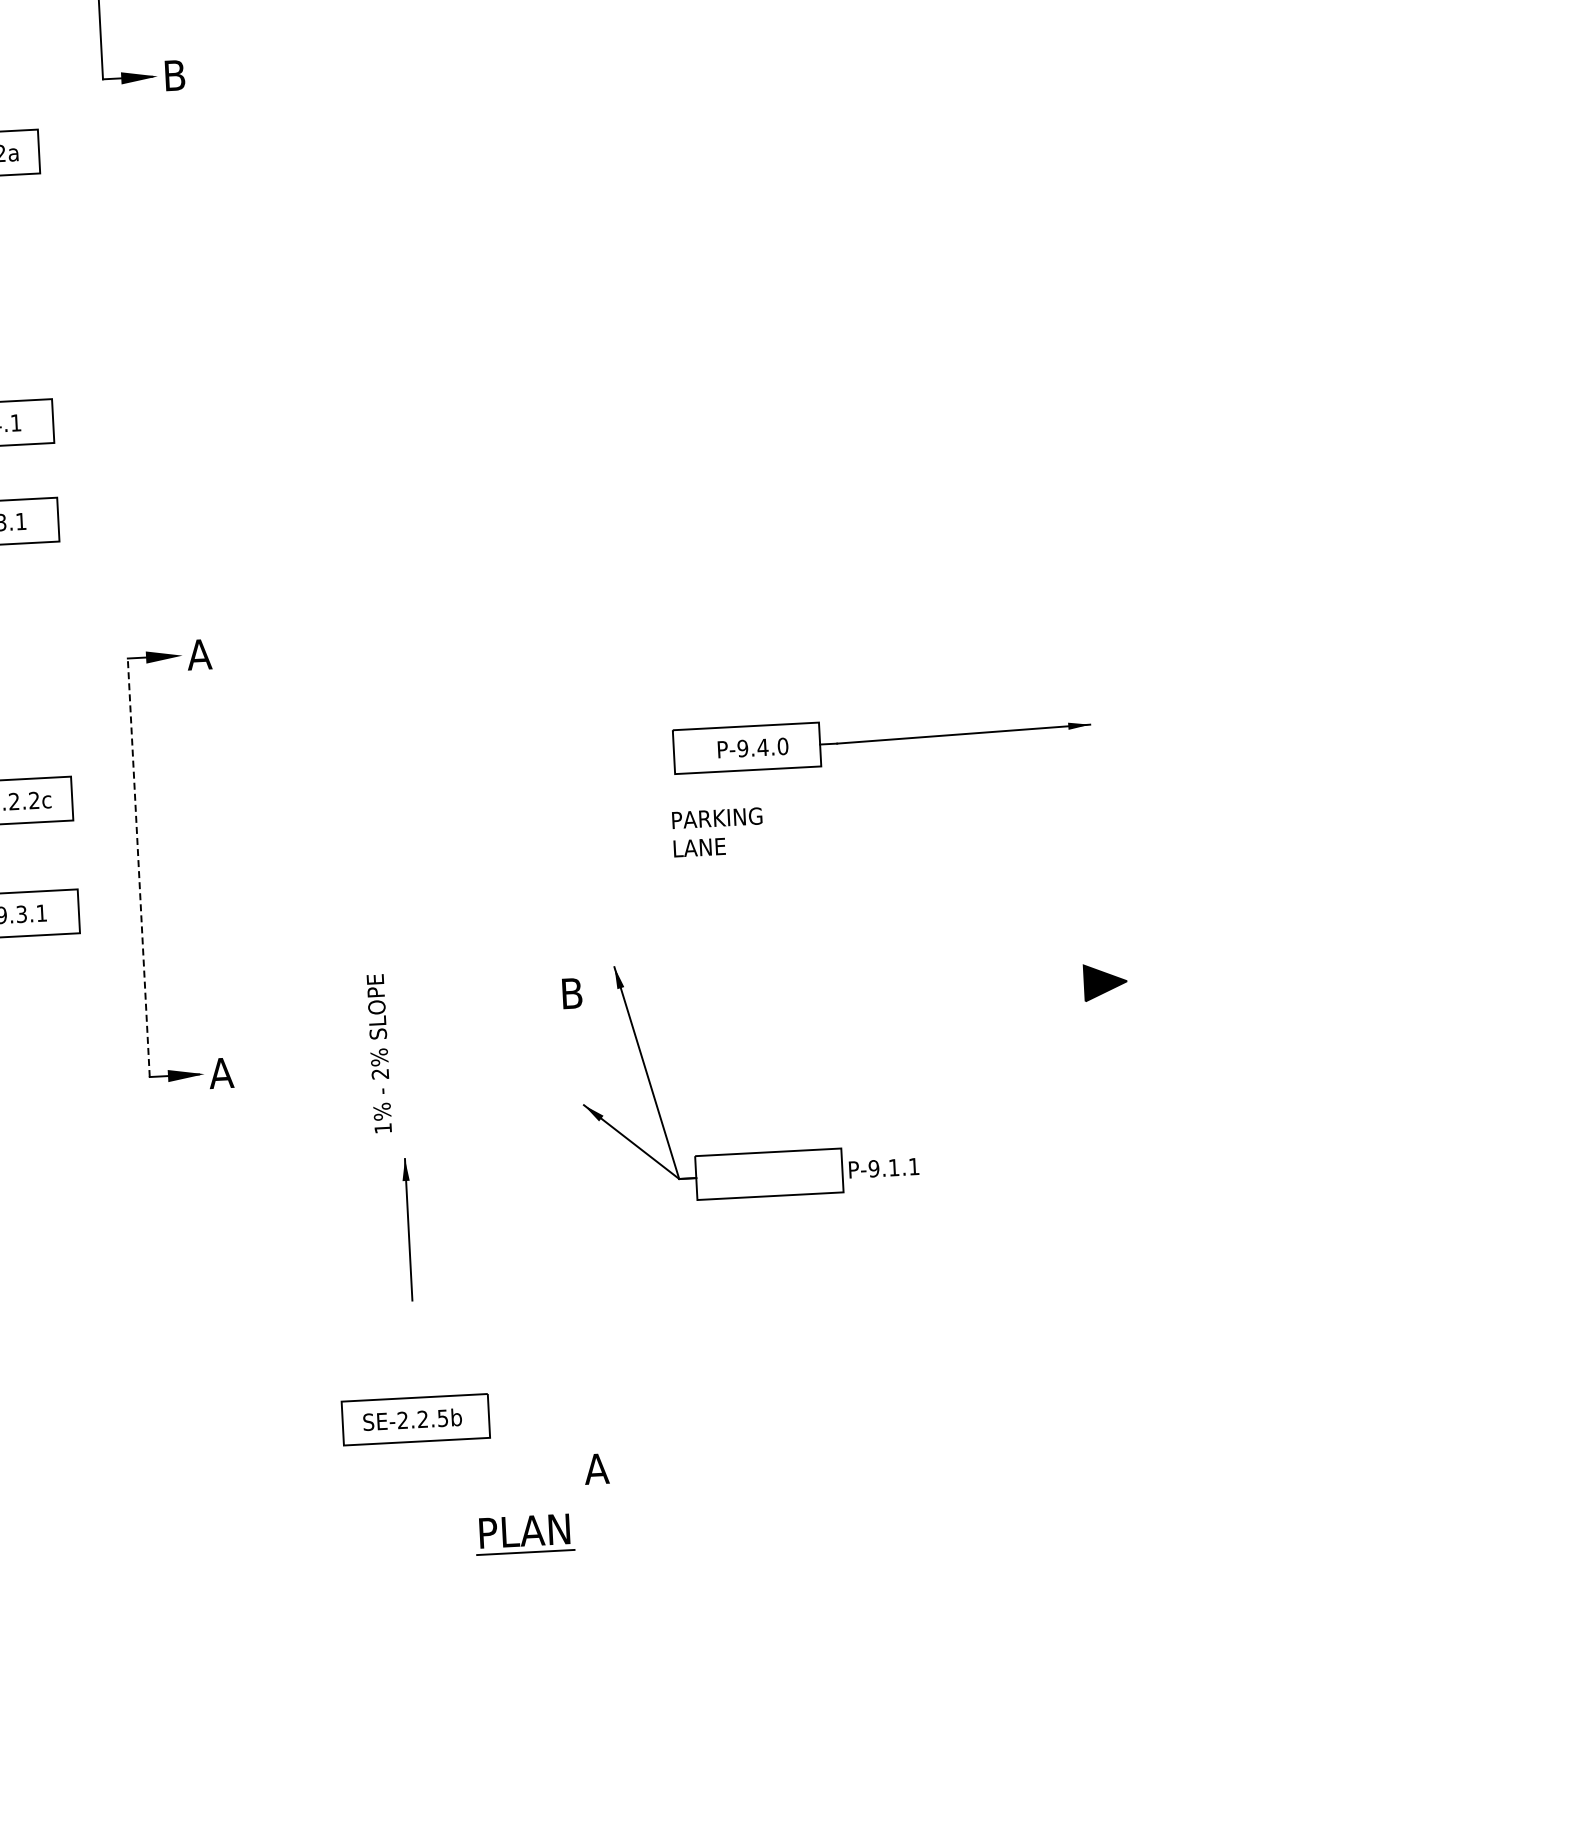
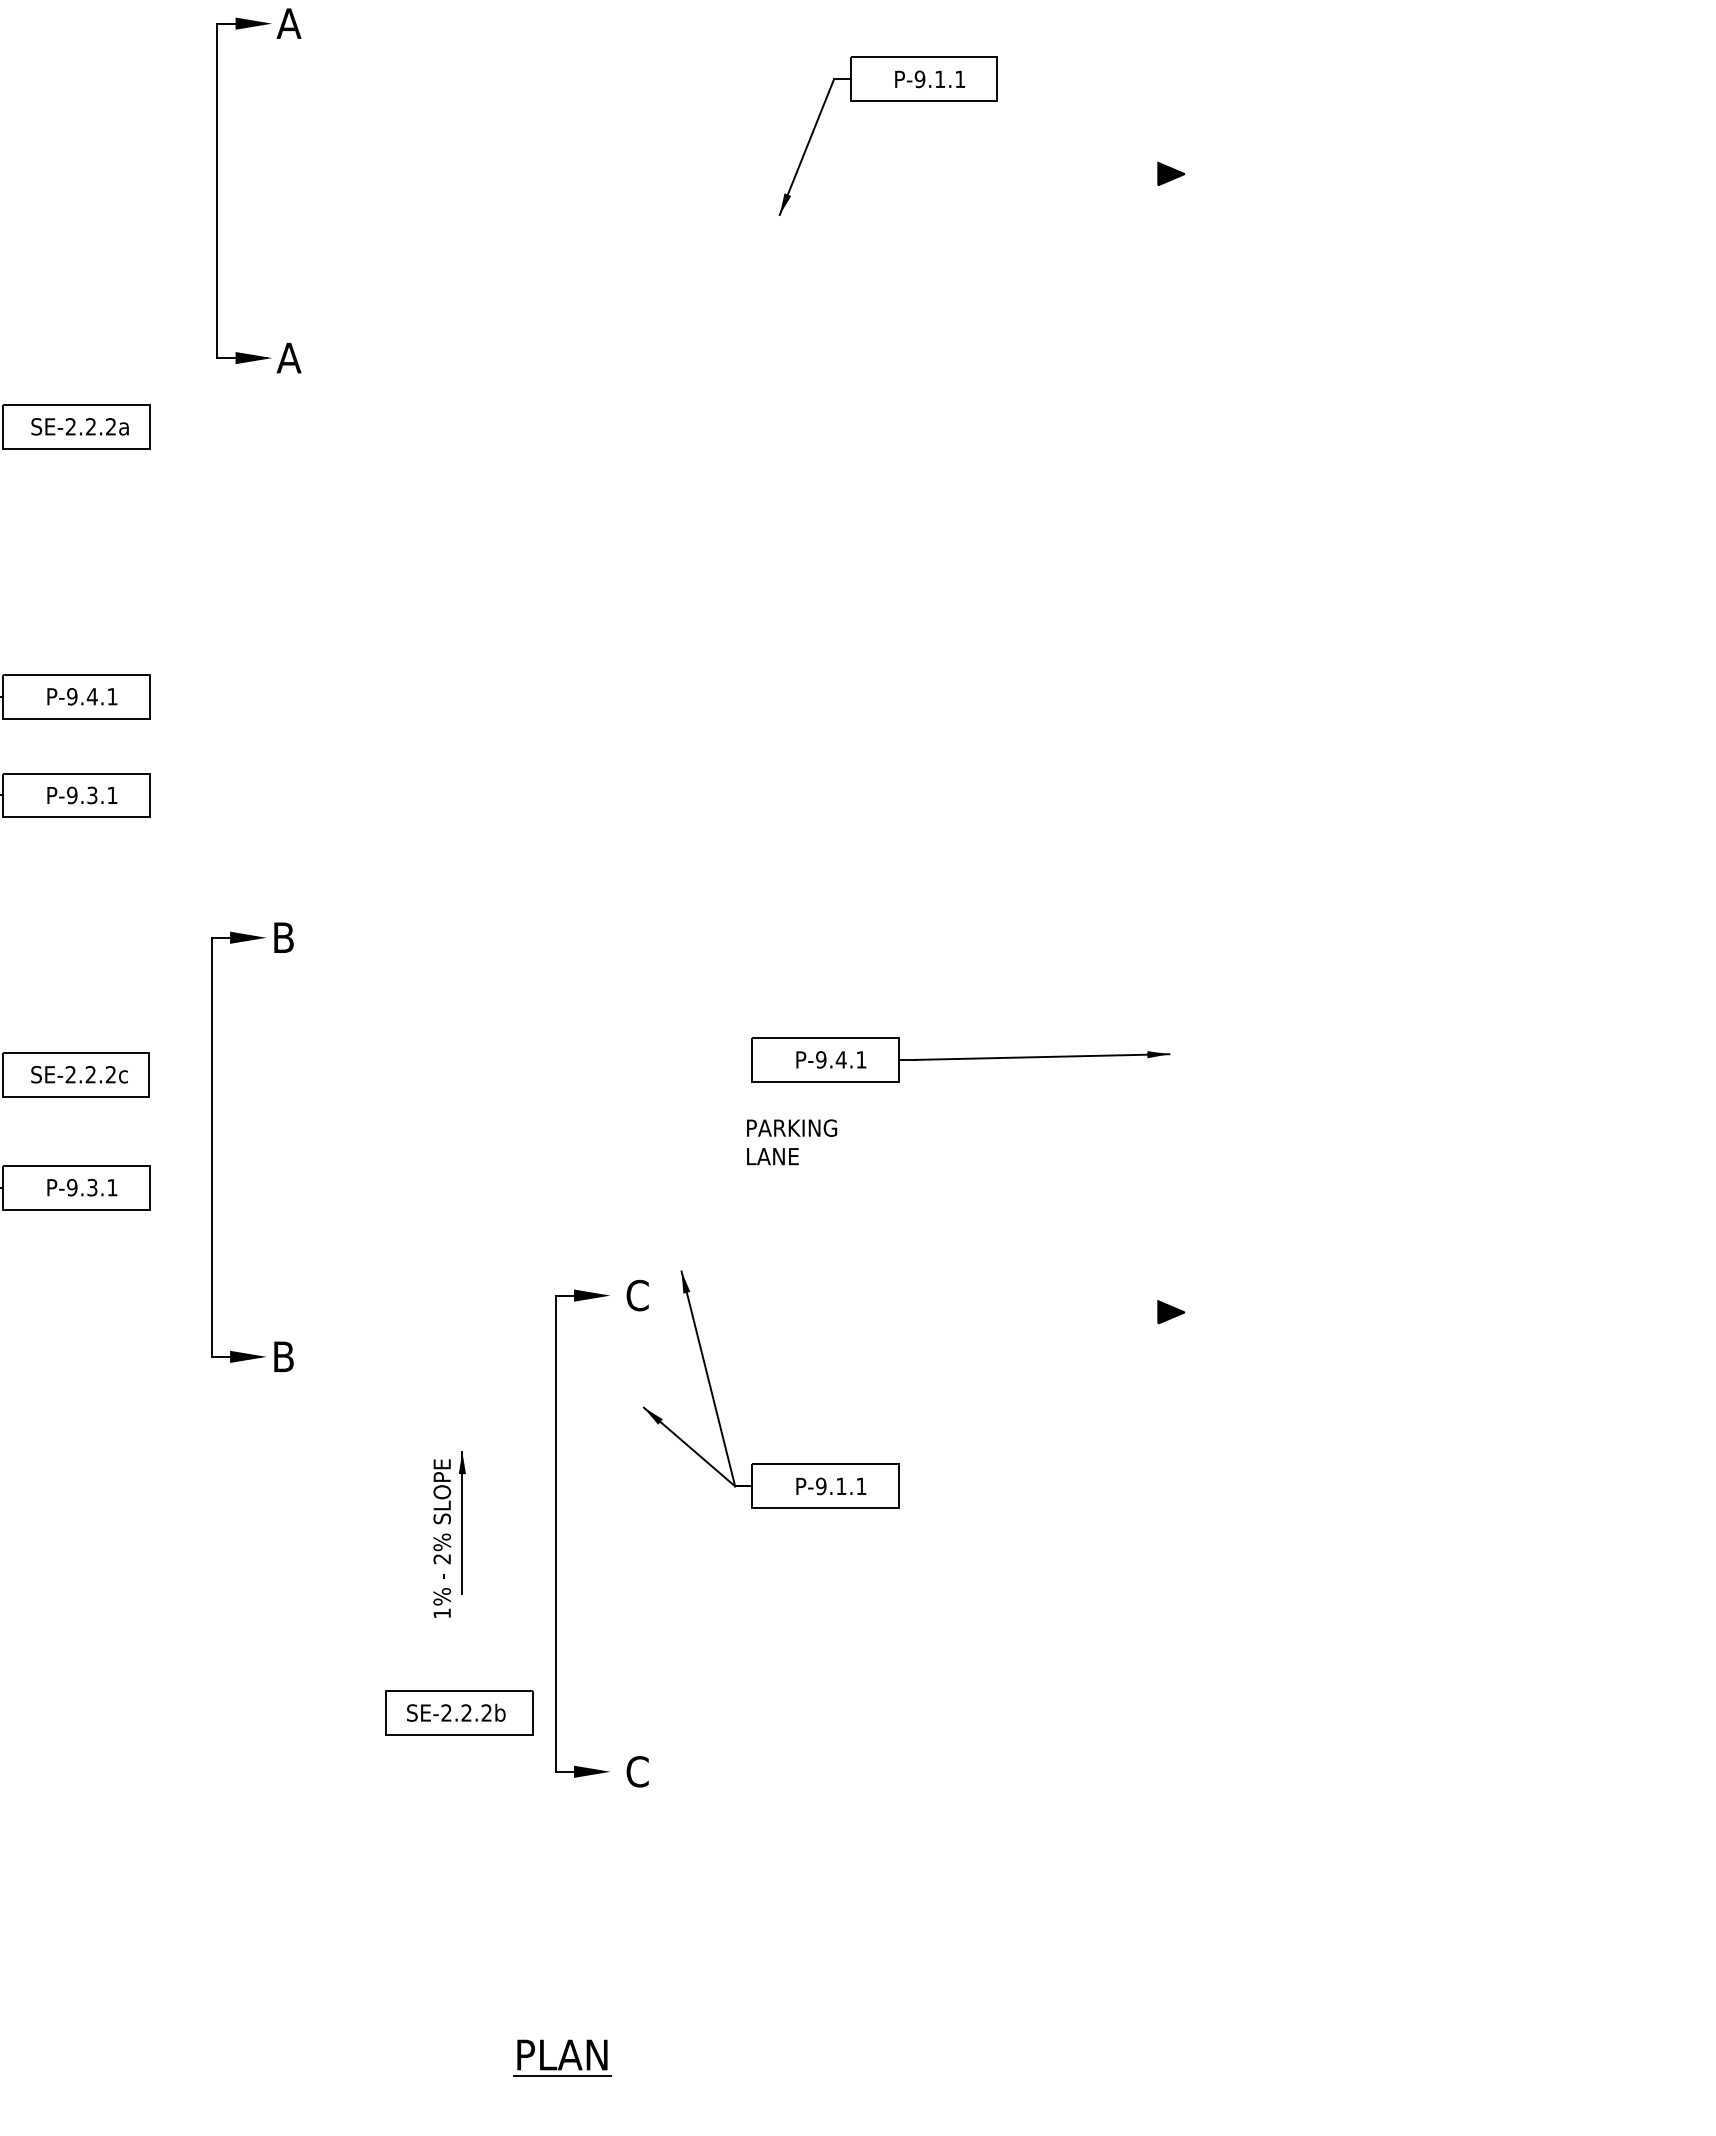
text: (174, 75) -> (288, 357), B -> A
text: (199, 654) -> (283, 937), A -> B
text: (783, 746) -> (861, 1059), P-9.4.0 -> P-9.4.1
line: (138, 867) -> (211, 1147), dashed -> solid
part: (1105, 982) -> (1171, 1312), size x0.62
text: (571, 993) -> (637, 1295), B -> C
text: (378, 1053) -> (441, 1538), moved
text: (221, 1072) -> (283, 1356), A -> B
text: (884, 1168) -> (831, 1486), moved
part: (503, 1235) -> (556, 1533), added
text: (442, 1417) -> (486, 1712), SE-2.2.5b -> SE-2.2.2b
text: (596, 1468) -> (637, 1771), A -> C
part: (524, 1533) -> (562, 2057), moved

